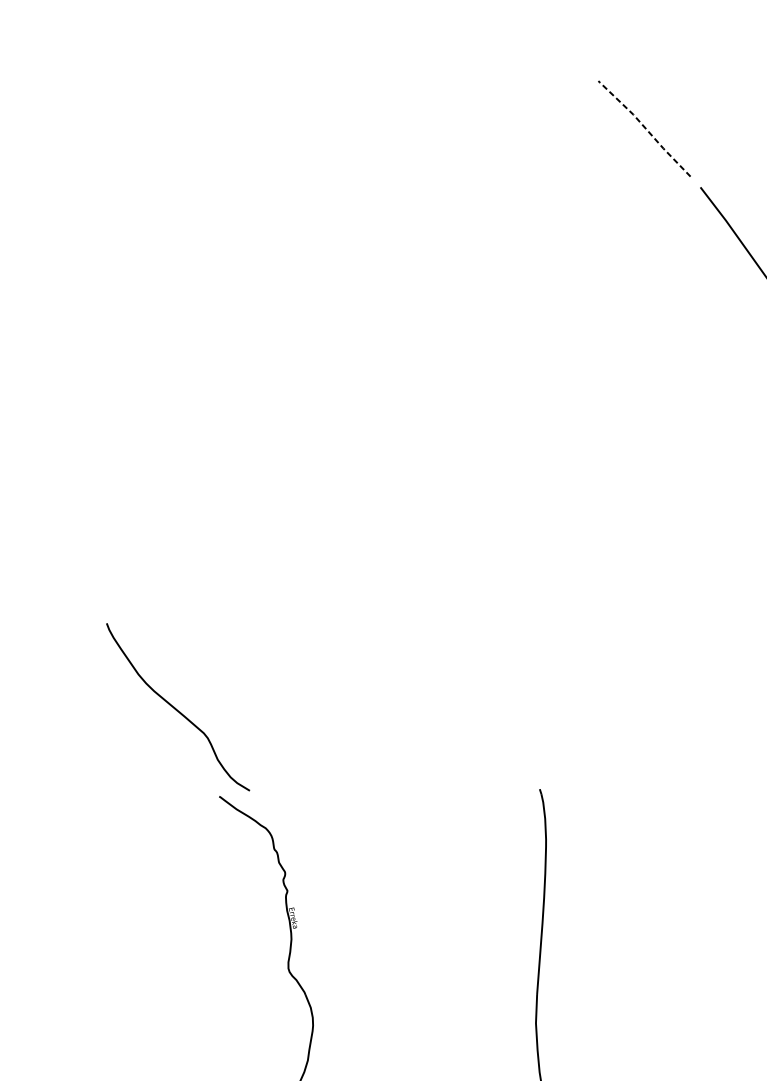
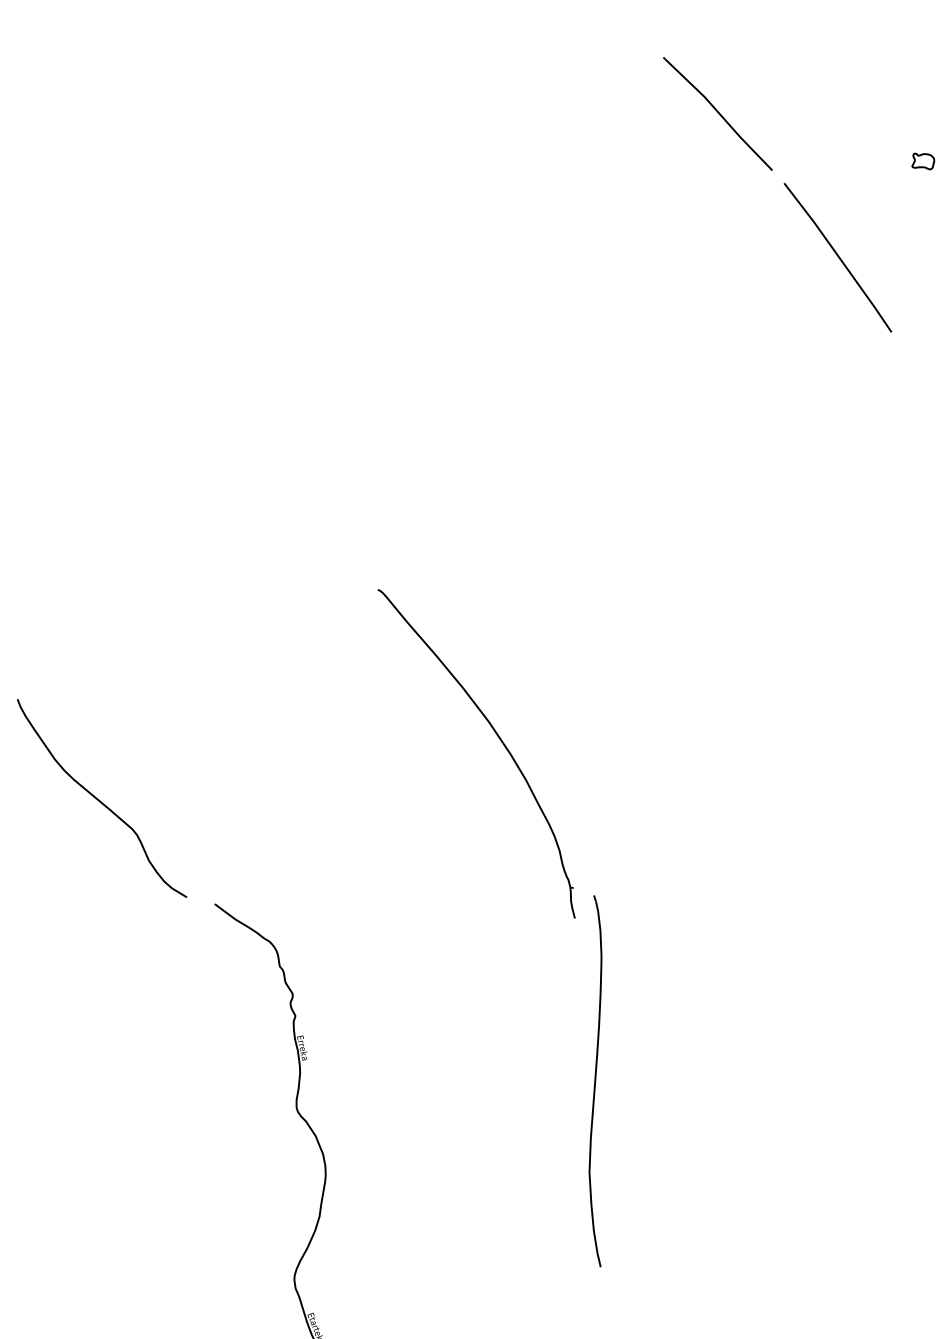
line: (645, 129) -> (719, 114), dashed -> solid
part: (459, 656) -> (498, 738), added
curve: (176, 708) -> (99, 799), moved

